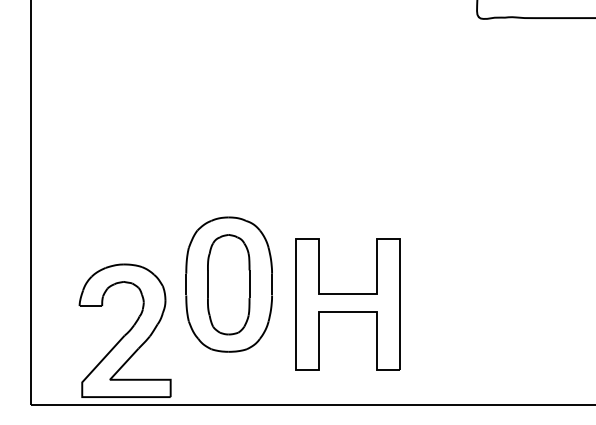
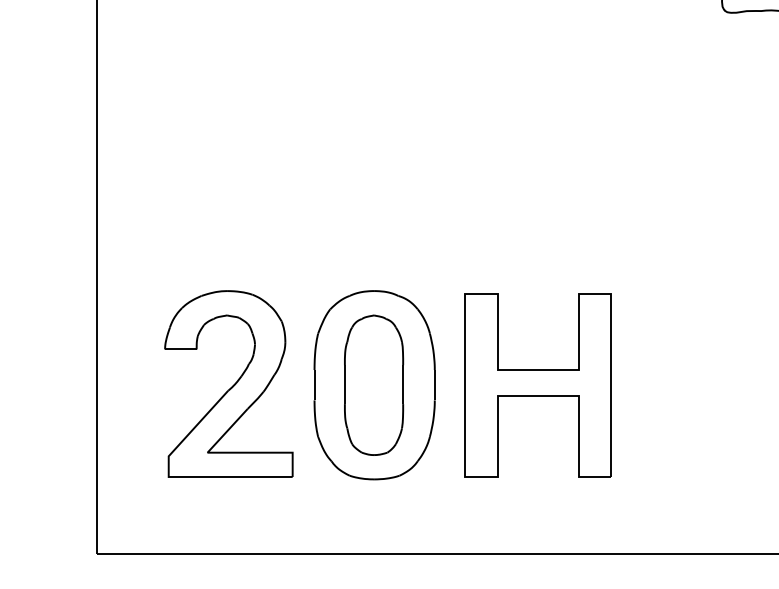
part: (347, 304) -> (537, 385), moved
part: (124, 330) -> (227, 383), moved

